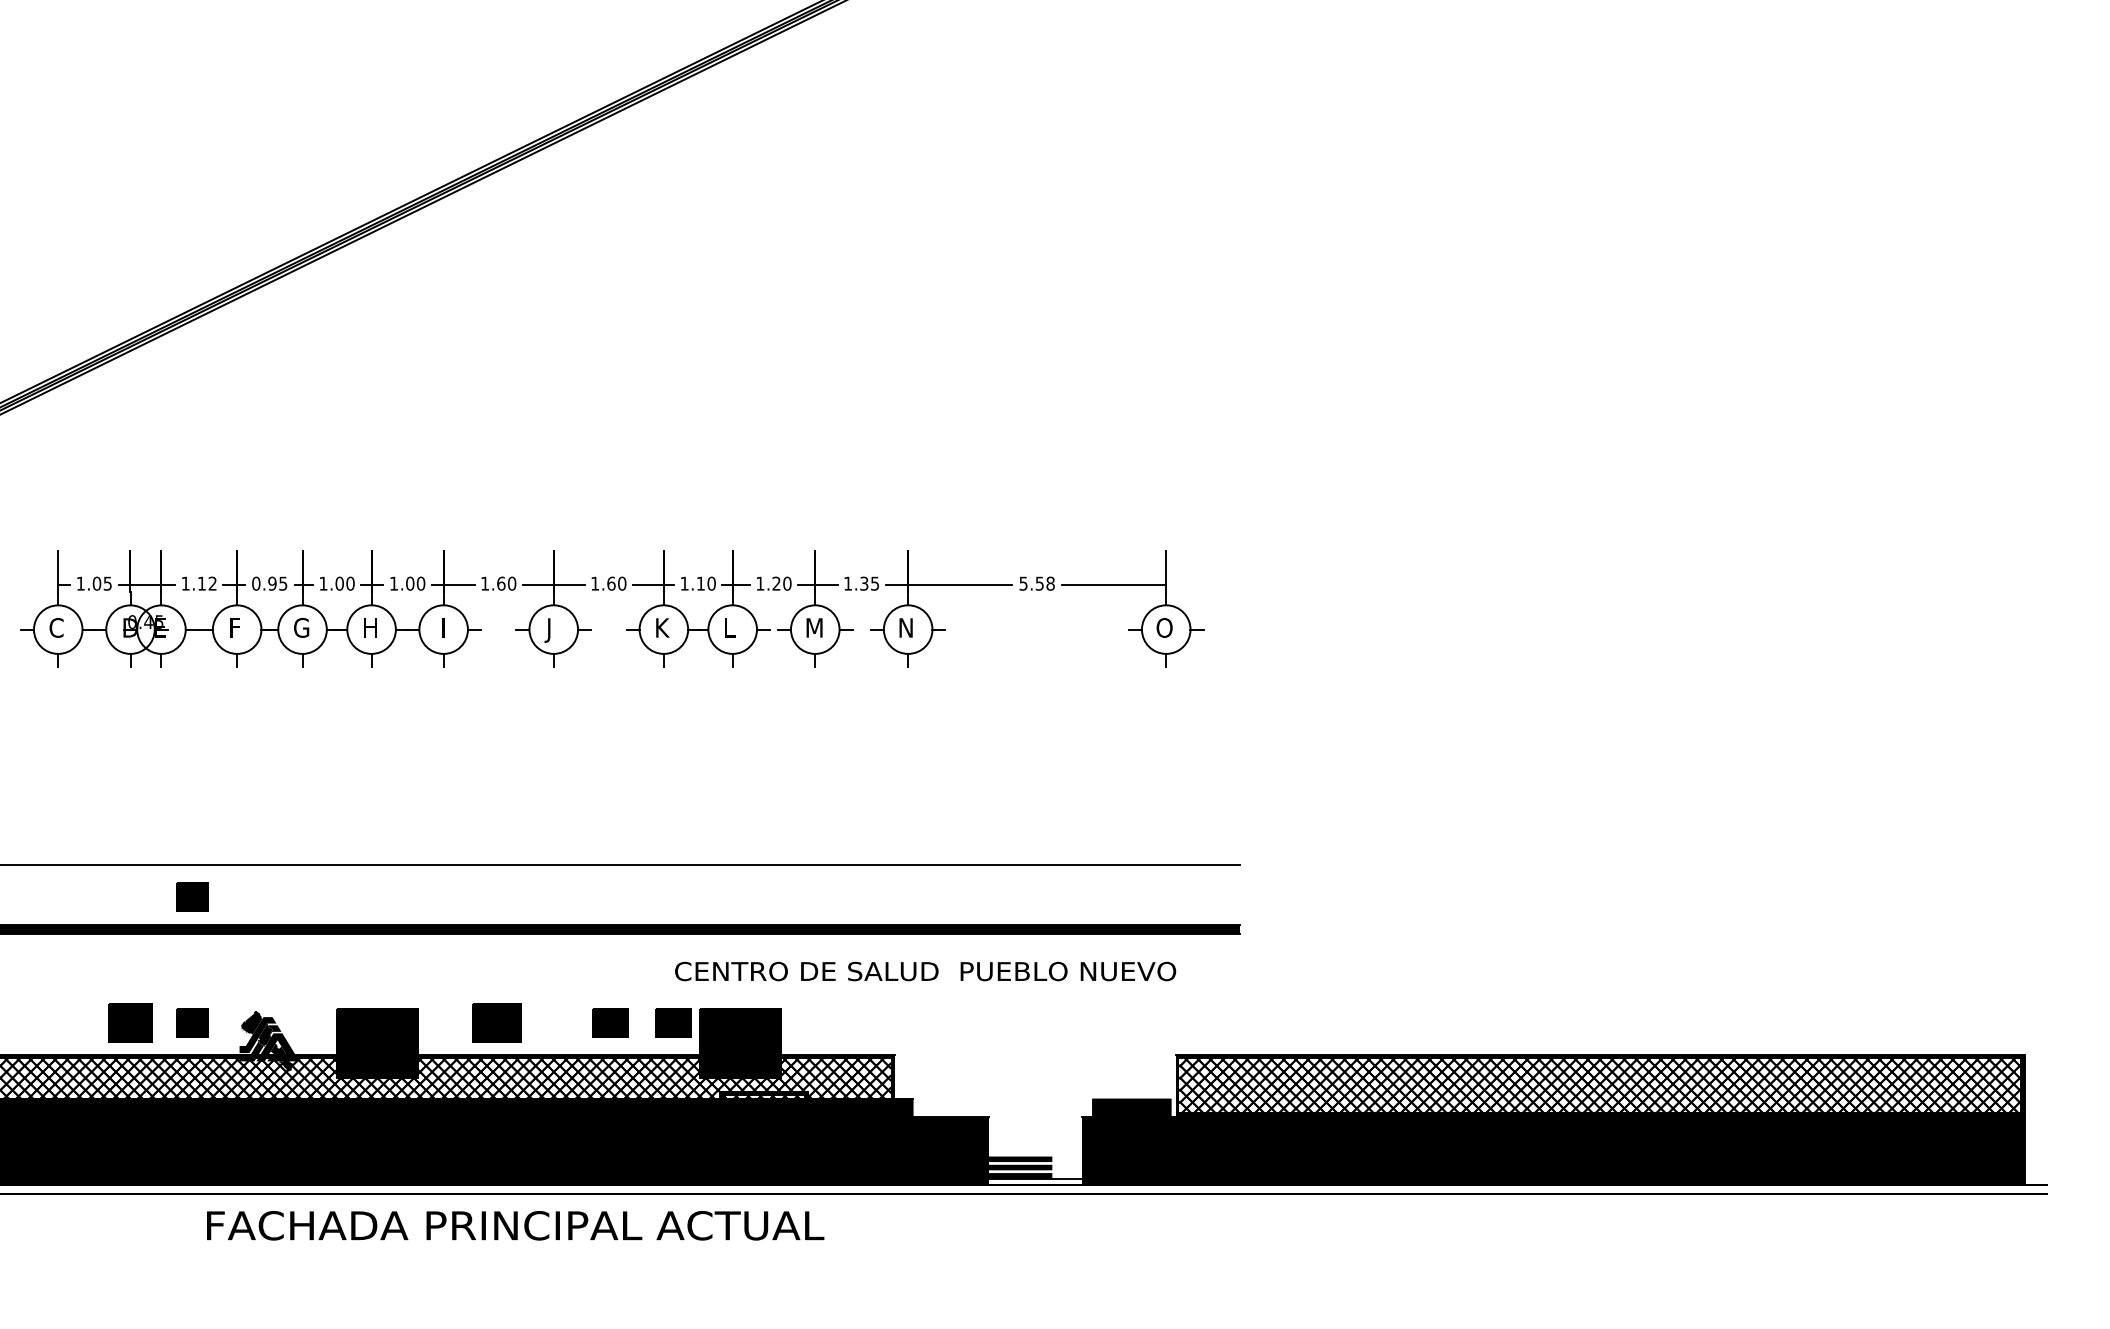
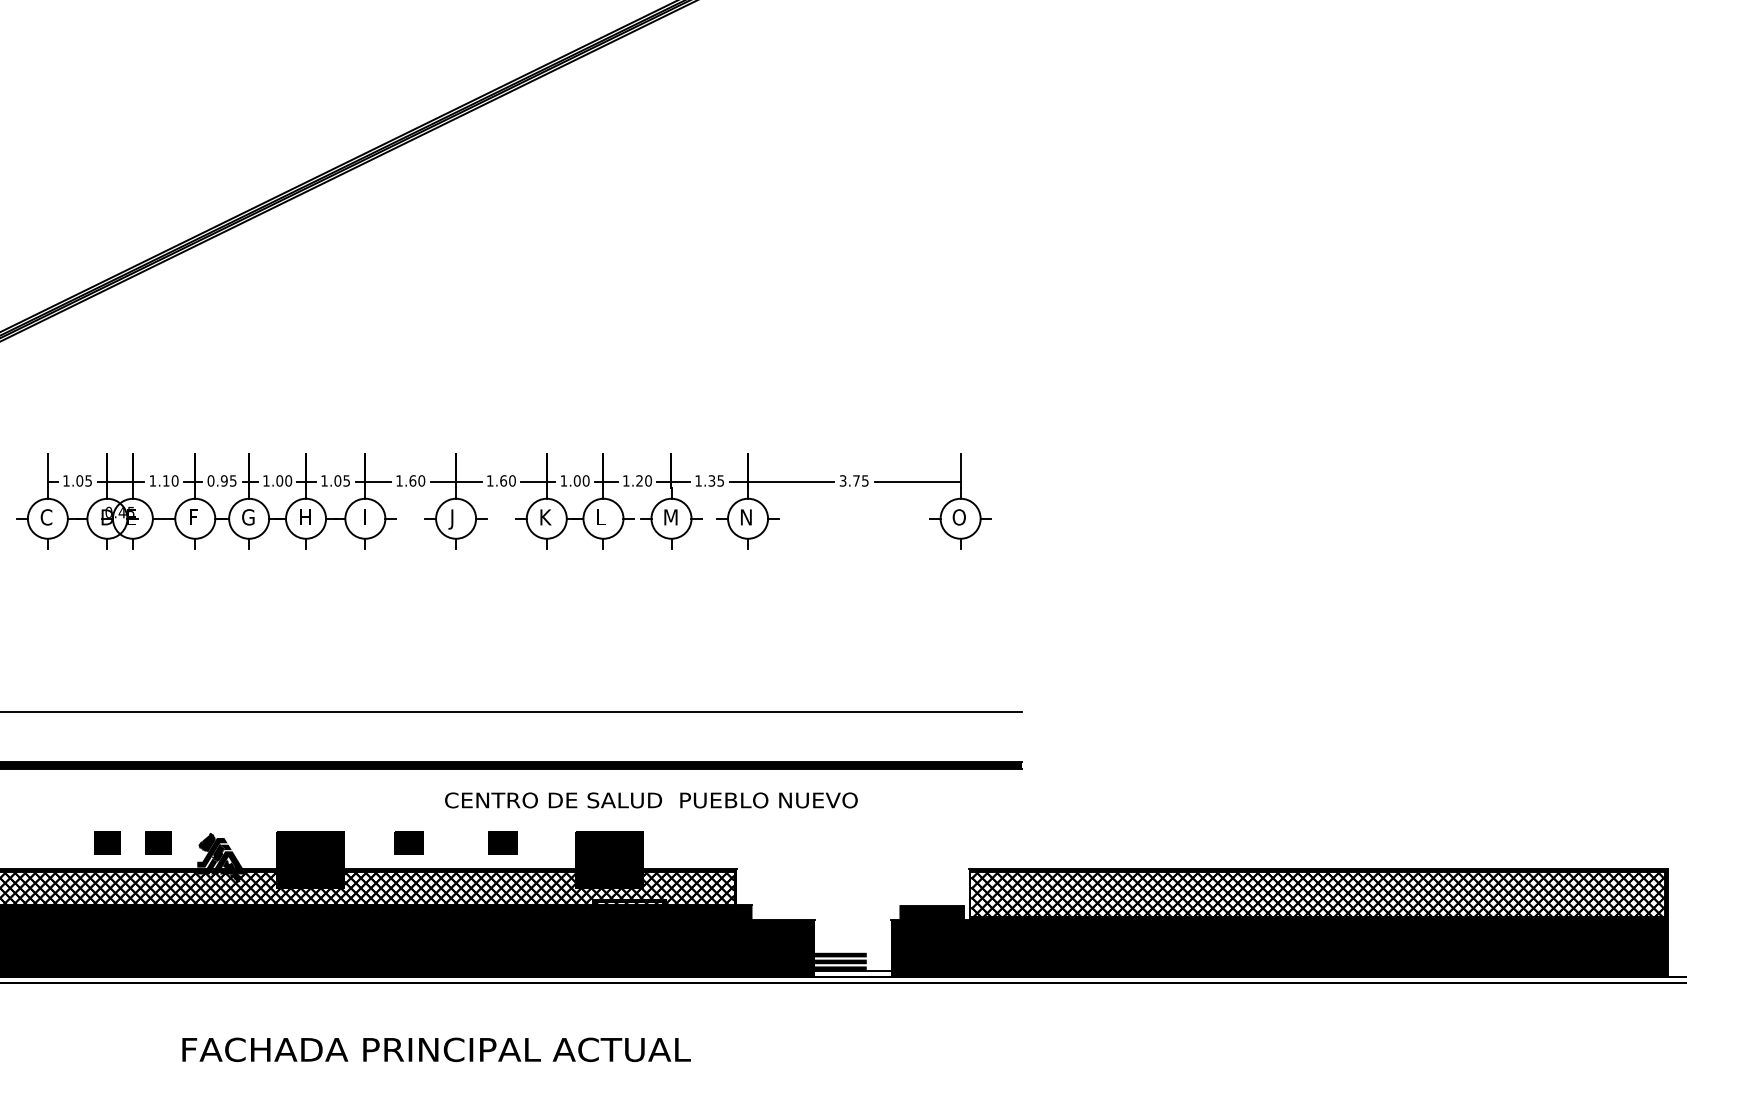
text: (211, 583) -> (174, 480), 1.12 -> 1.10
text: (420, 583) -> (346, 480), 1.00 -> 1.05
text: (699, 583) -> (576, 480), 1.10 -> 1.00
text: (1037, 583) -> (854, 480), 5.58 -> 3.75
part: (192, 896) -> (158, 738), removed
text: (925, 971) -> (651, 800), moved
part: (130, 1022) -> (107, 842), size x0.71
part: (495, 1022) -> (408, 842), size x0.71
part: (673, 1022) -> (554, 842), removed
text: (515, 1225) -> (436, 1049), moved

